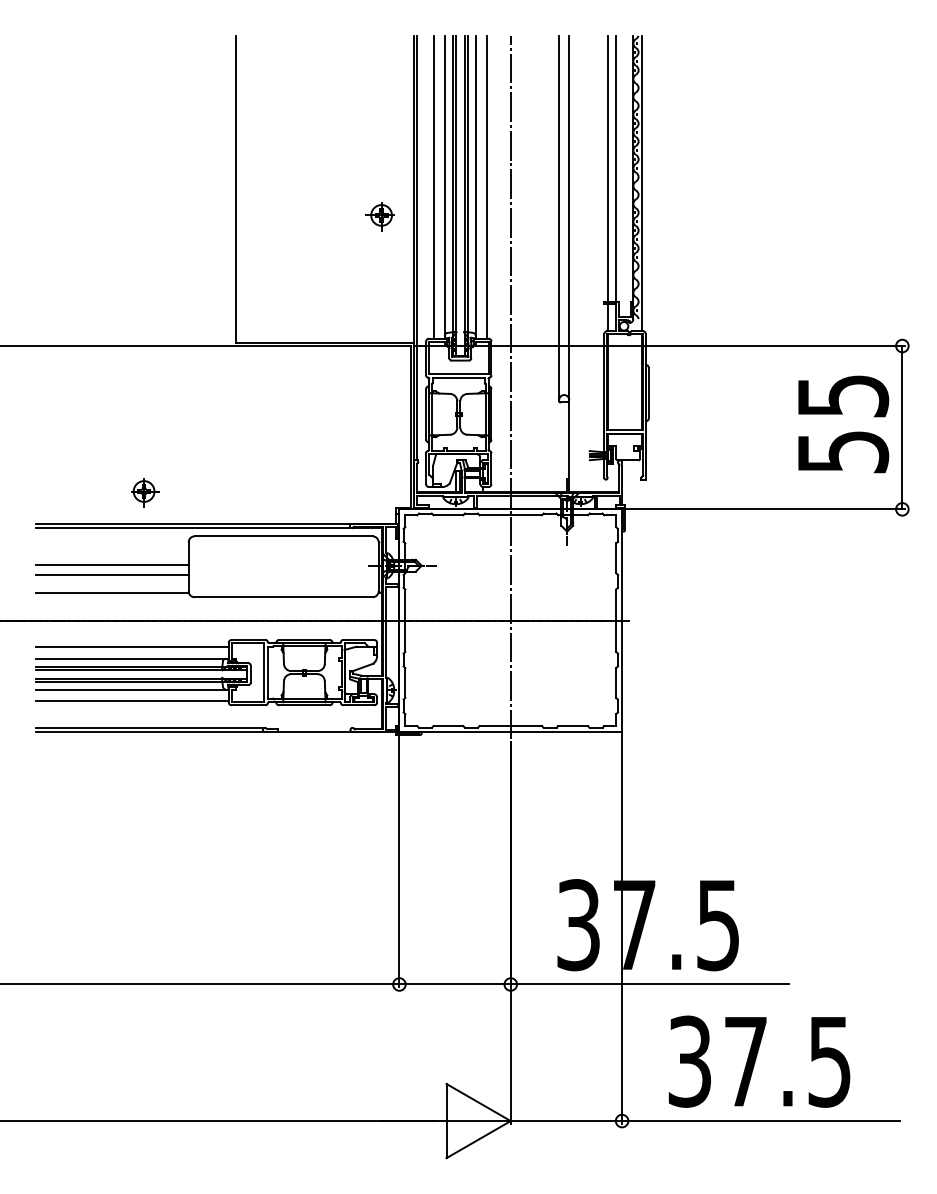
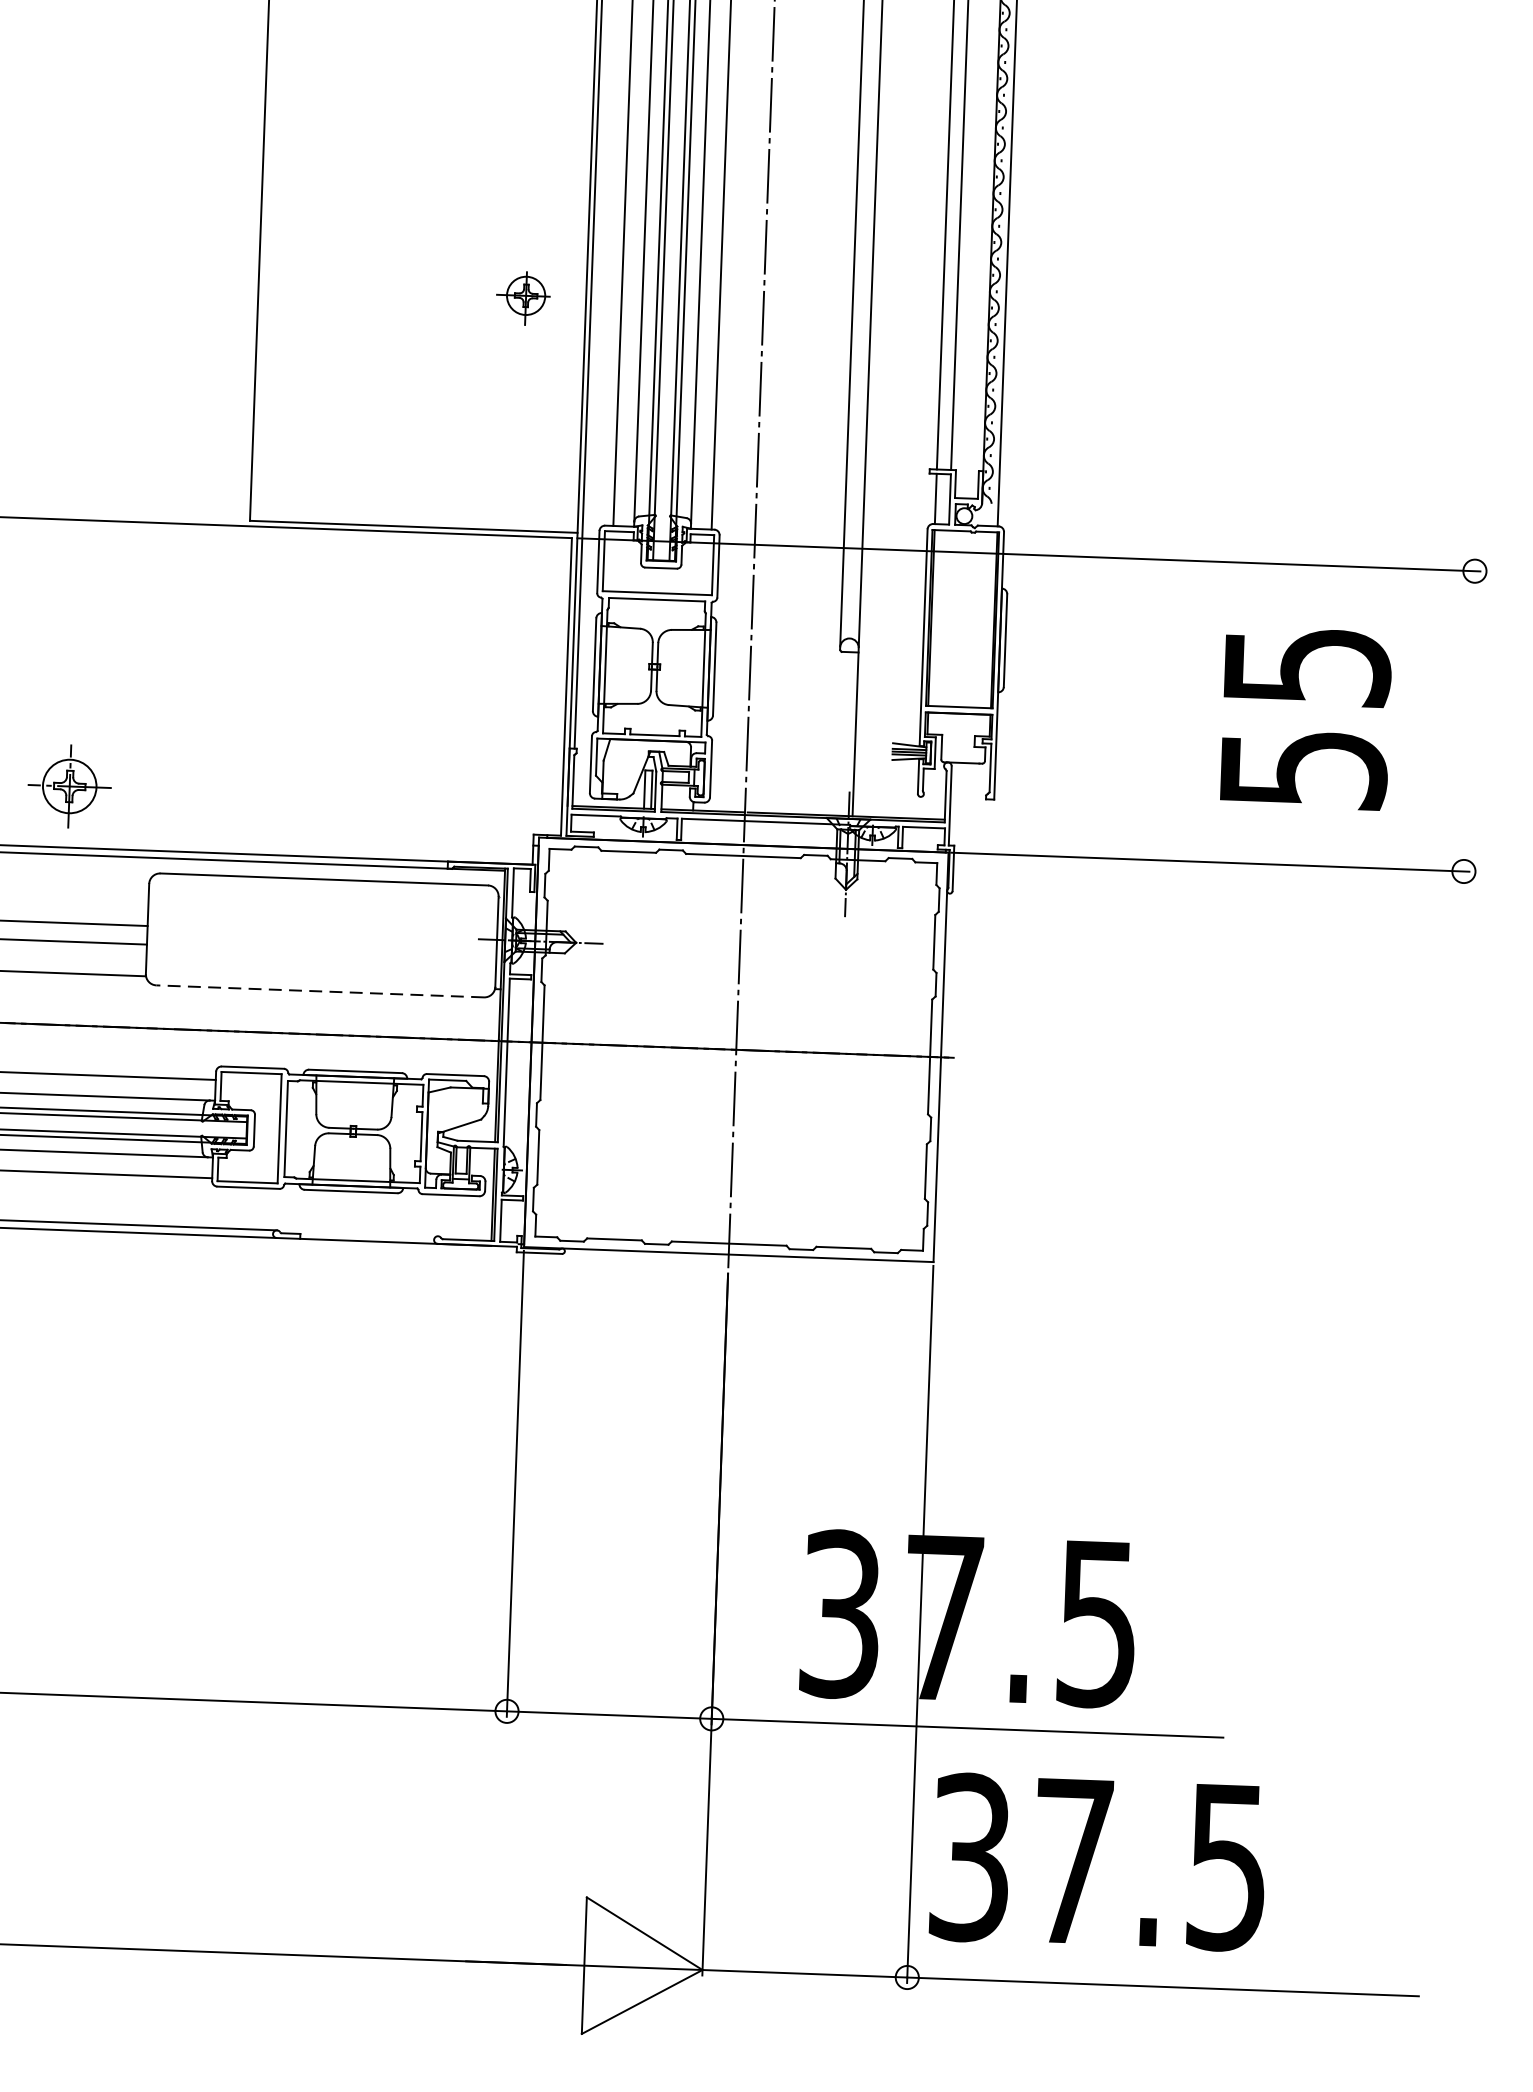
text: (843, 424) -> (1305, 718), moved
line: (902, 427) -> (1469, 720), removed
part: (145, 492) -> (73, 789), size x1.4
line: (283, 597) -> (319, 991), solid -> dashed
text: (759, 1061) -> (1098, 1861), moved

